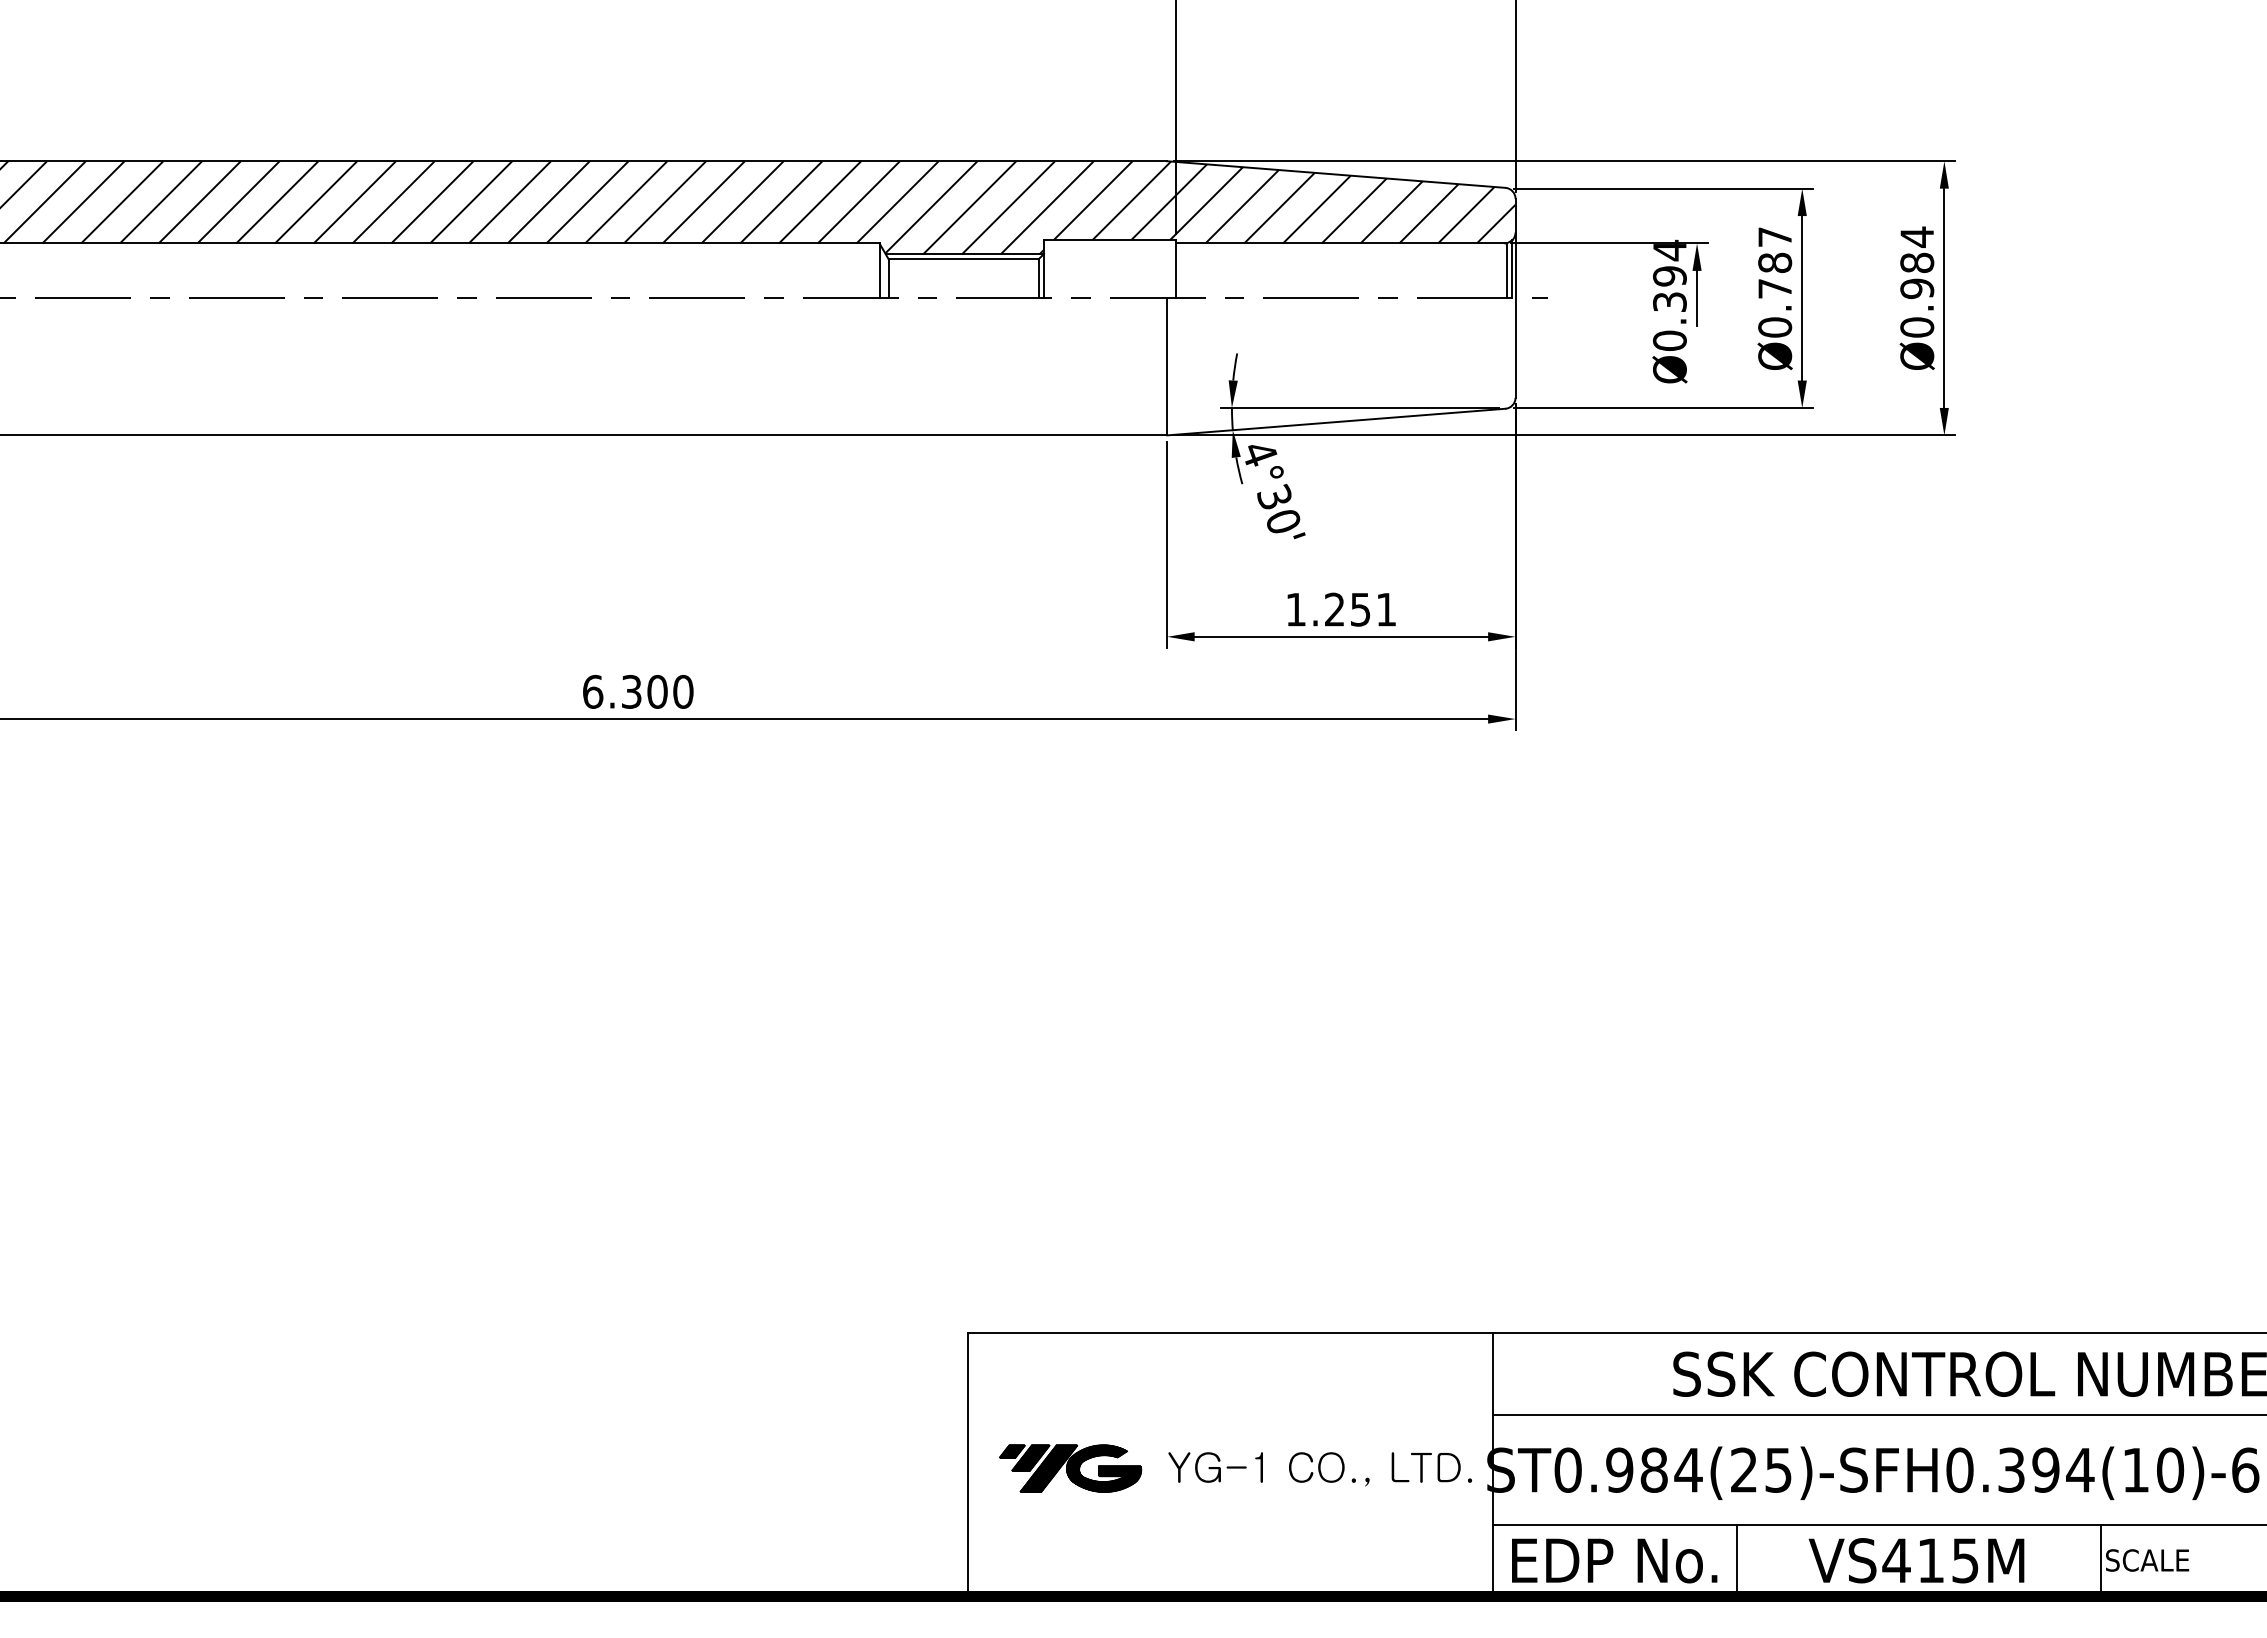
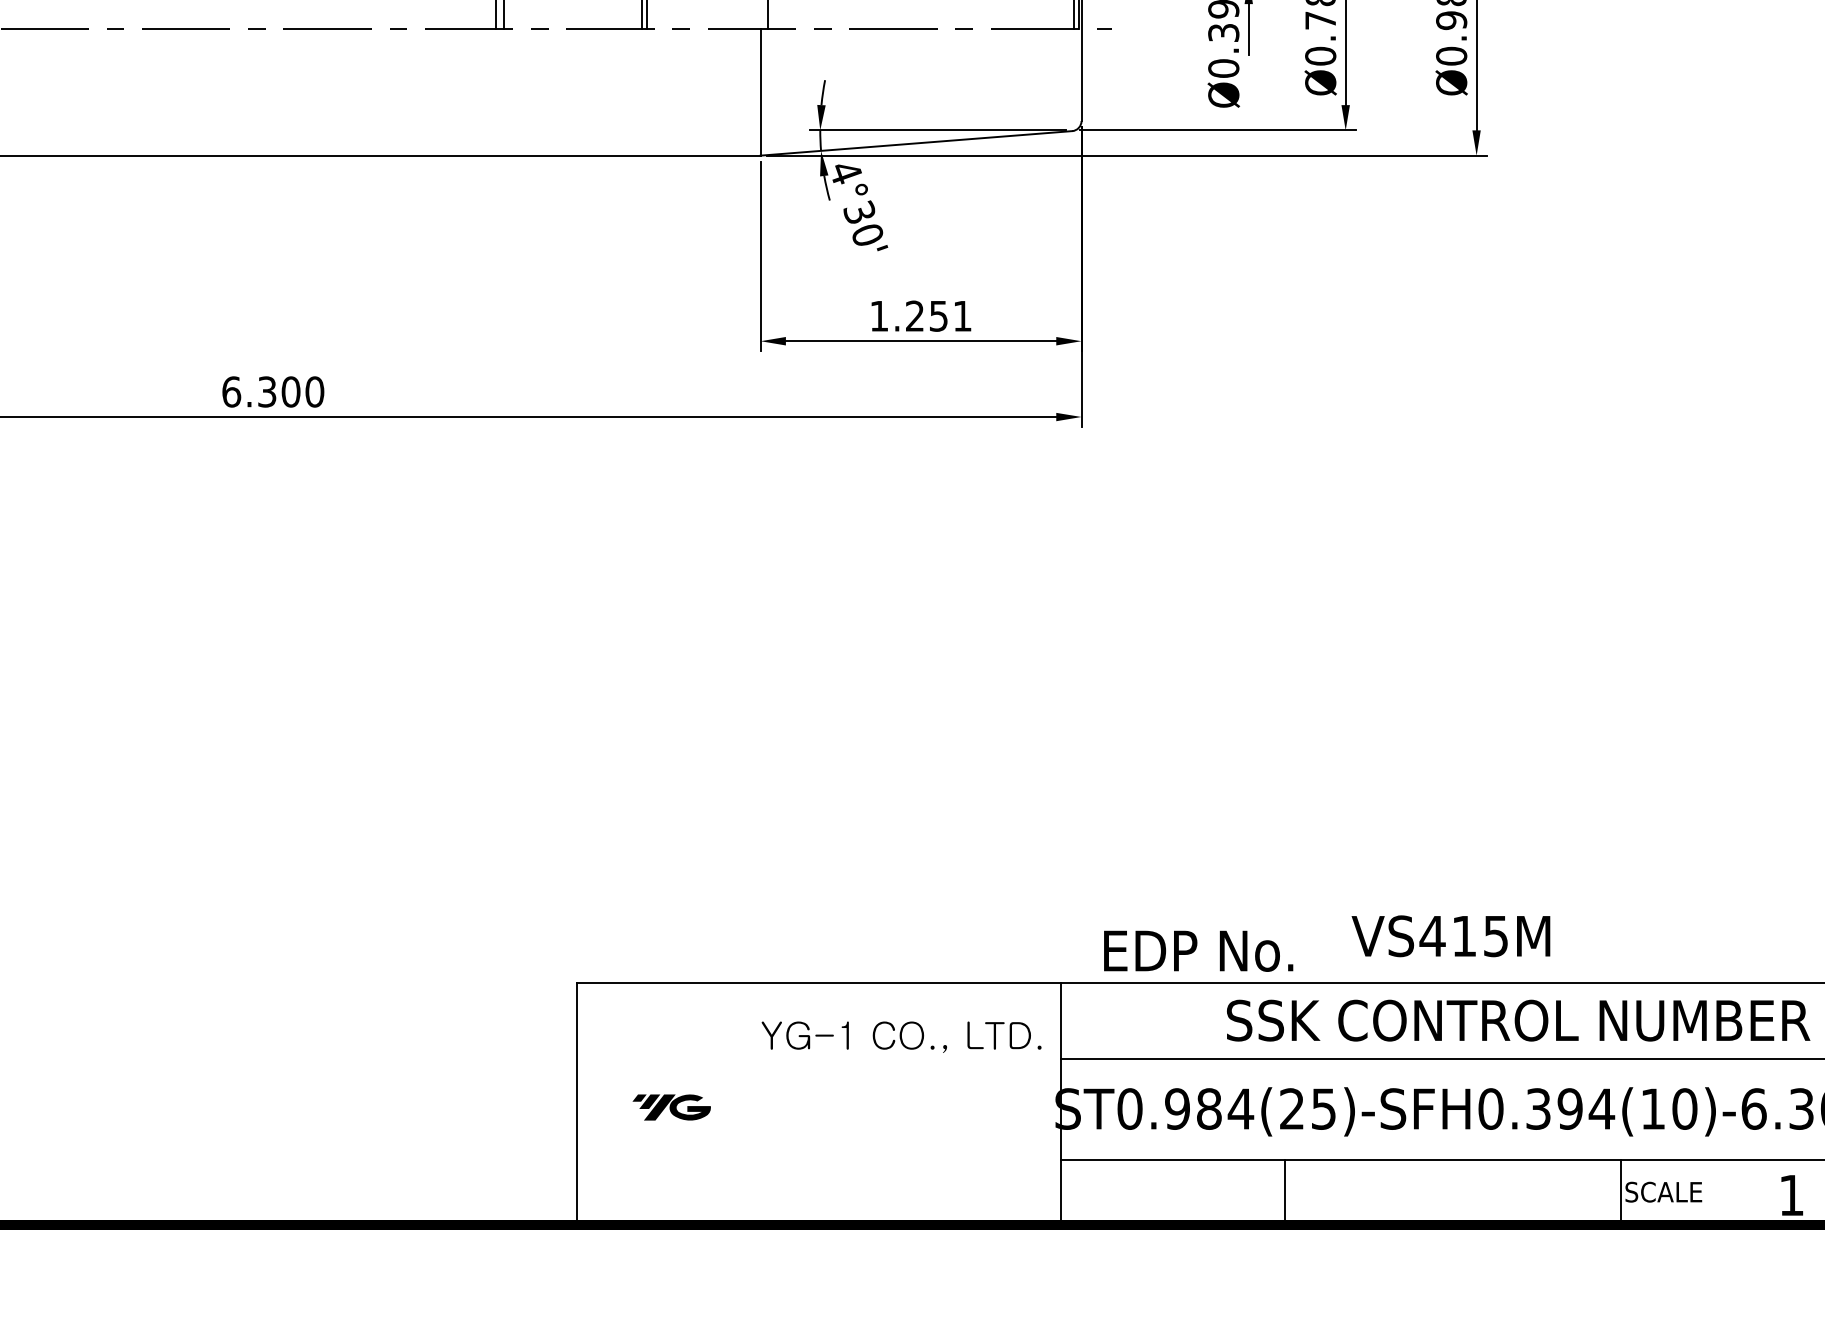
part: (1070, 1468) -> (671, 1107), size x0.6
text: (1320, 1469) -> (901, 1037), moved
text: (1614, 1560) -> (1198, 950), moved
text: (1916, 1560) -> (1450, 936), moved

